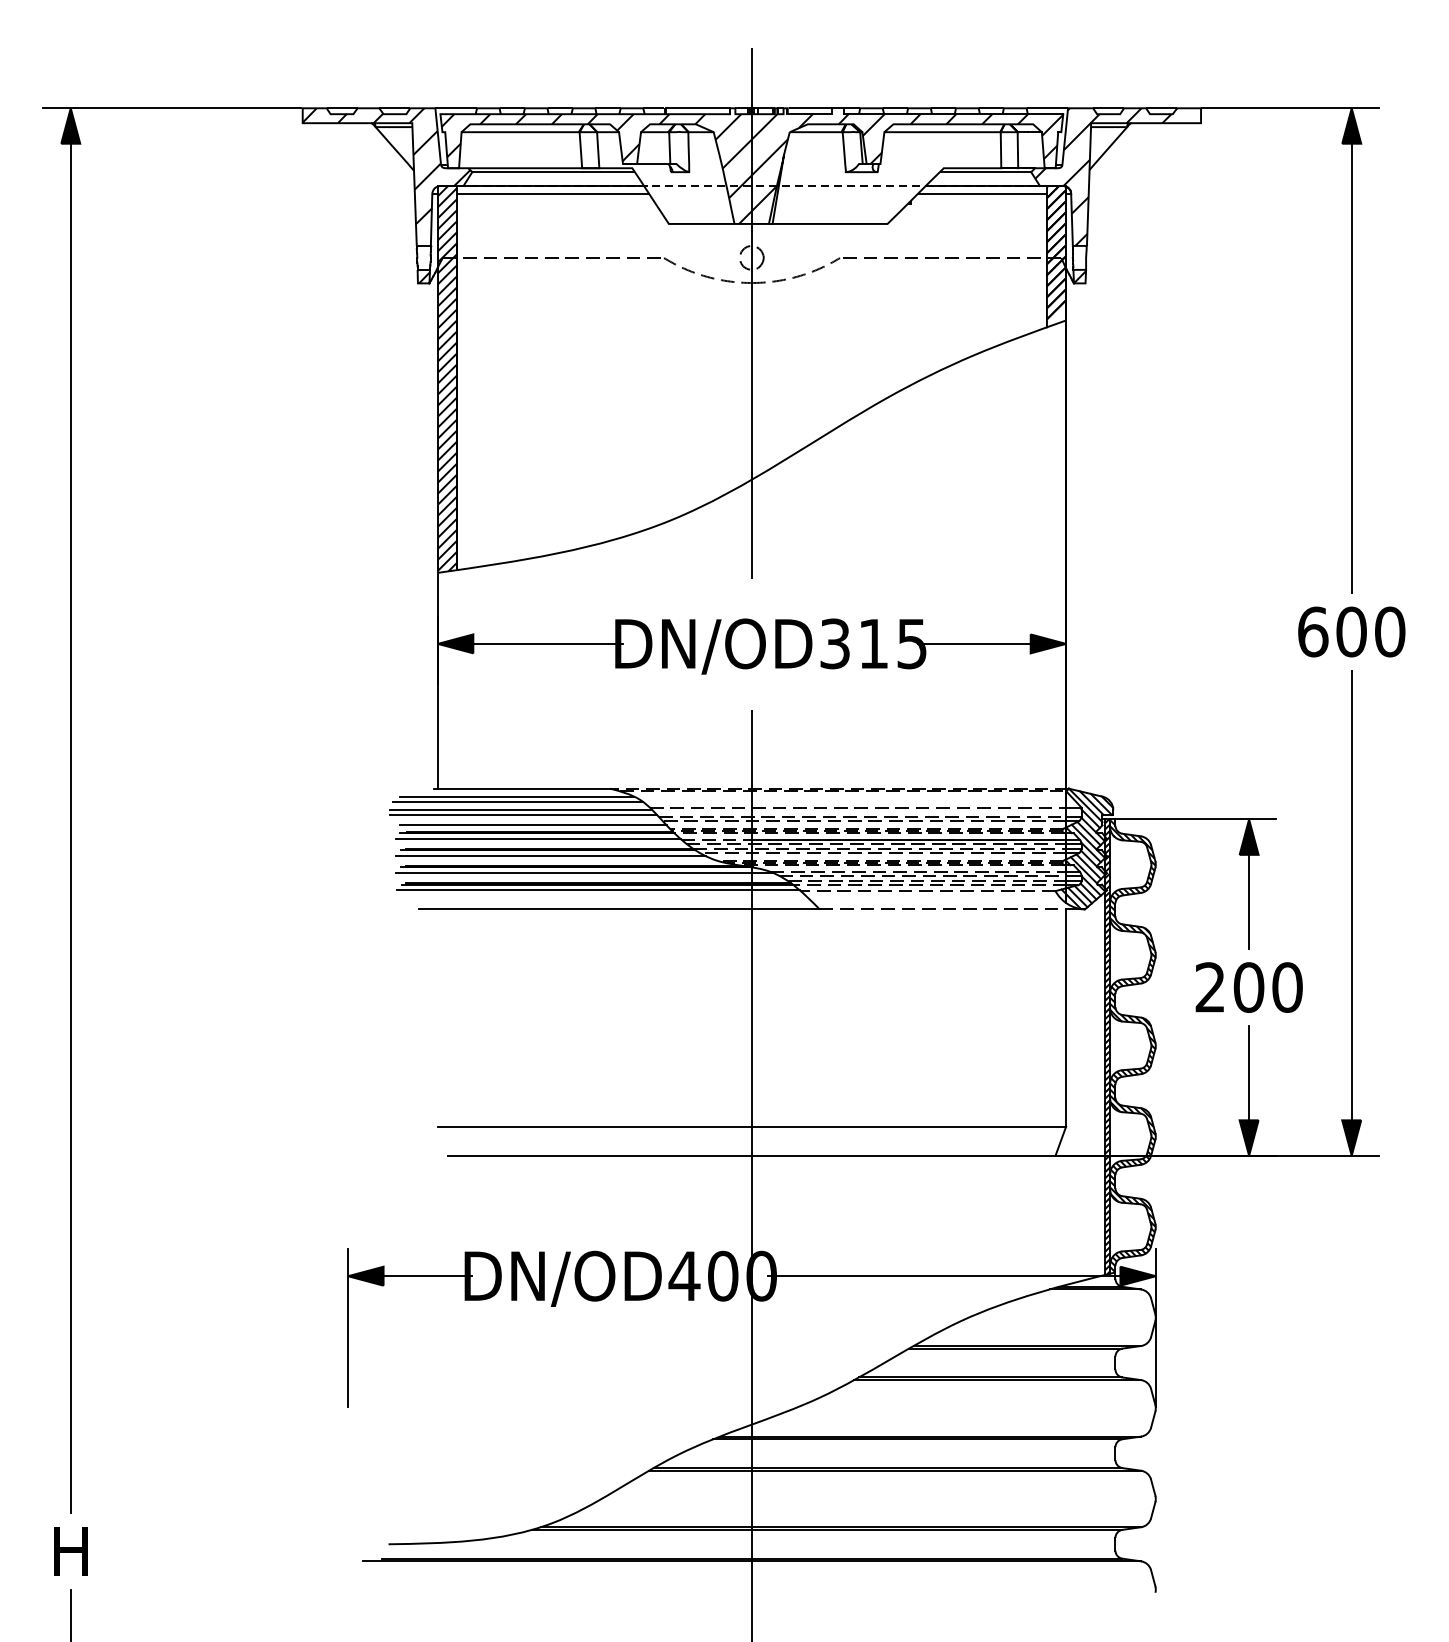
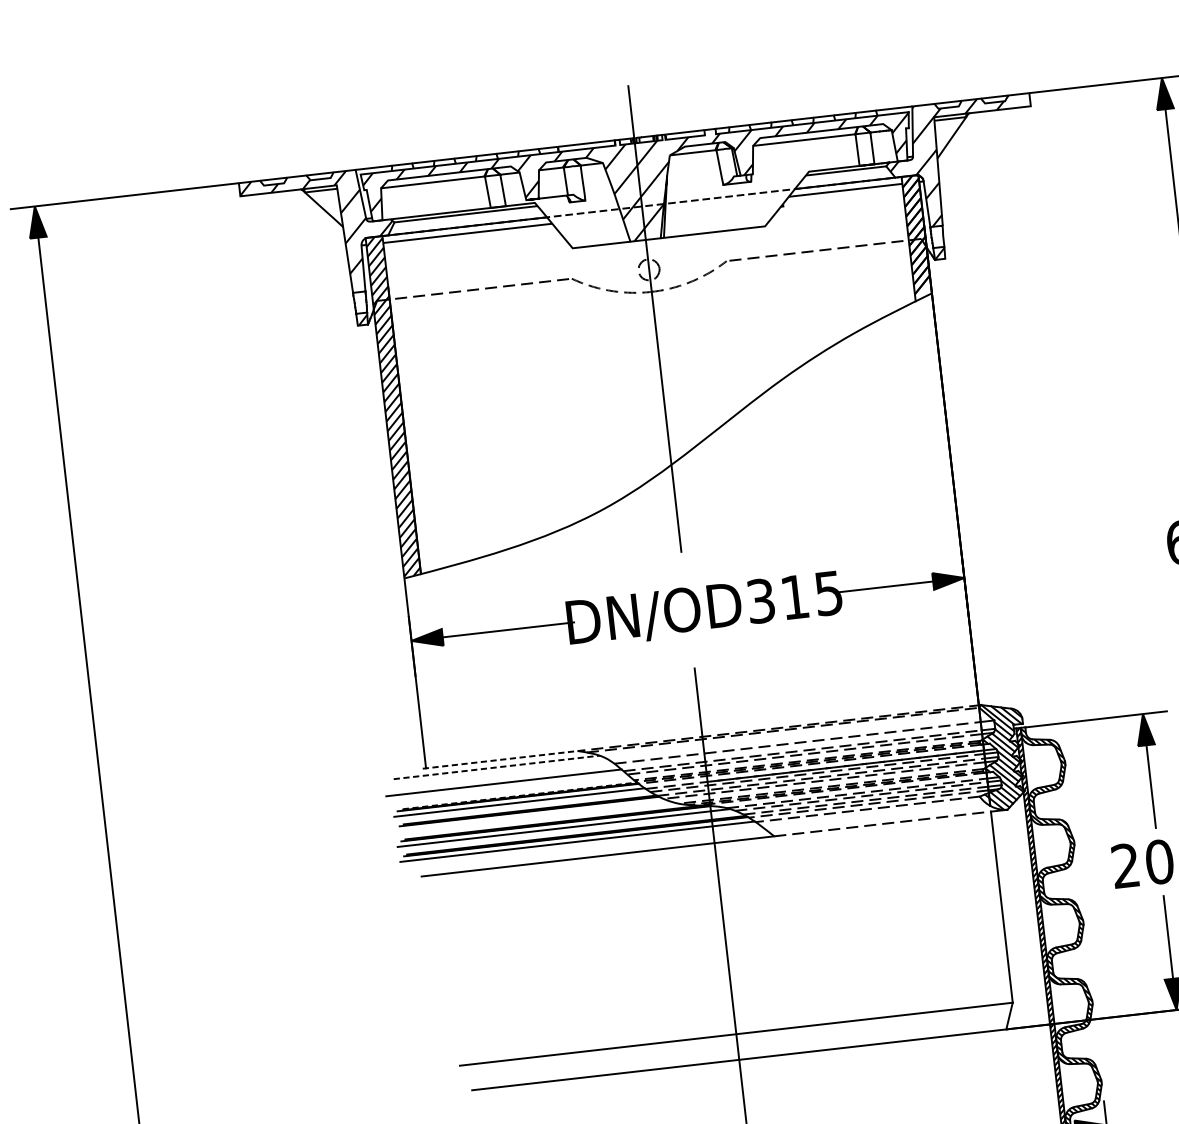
line: (522, 788) -> (500, 759), solid -> dashed
line: (517, 796) -> (496, 767), solid -> dashed
line: (517, 801) -> (497, 771), removed
line: (520, 810) -> (500, 779), removed
line: (533, 825) -> (513, 791), removed
line: (540, 831) -> (520, 795), solid -> dashed
line: (550, 856) -> (531, 816), removed

